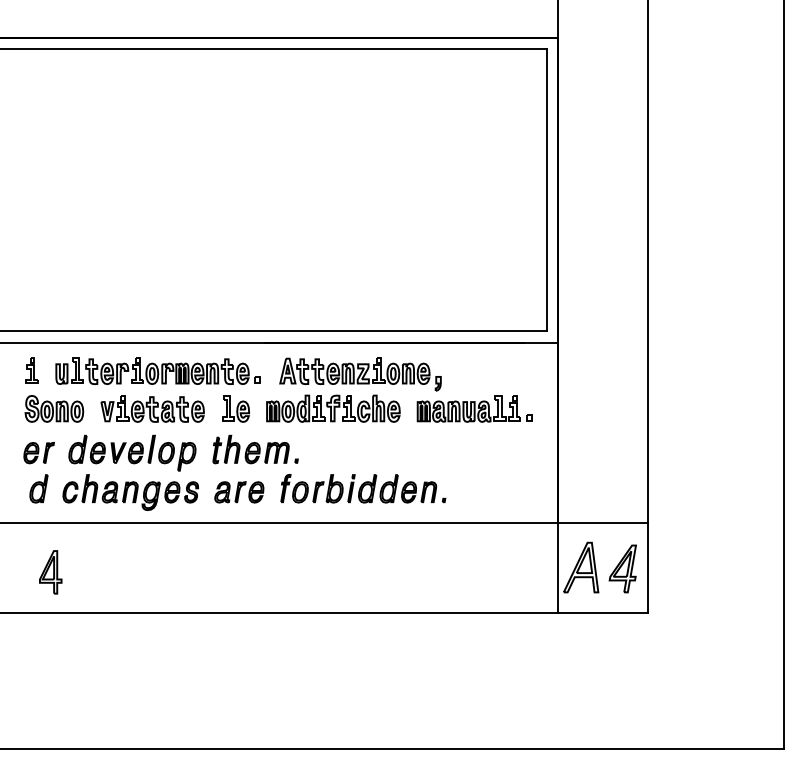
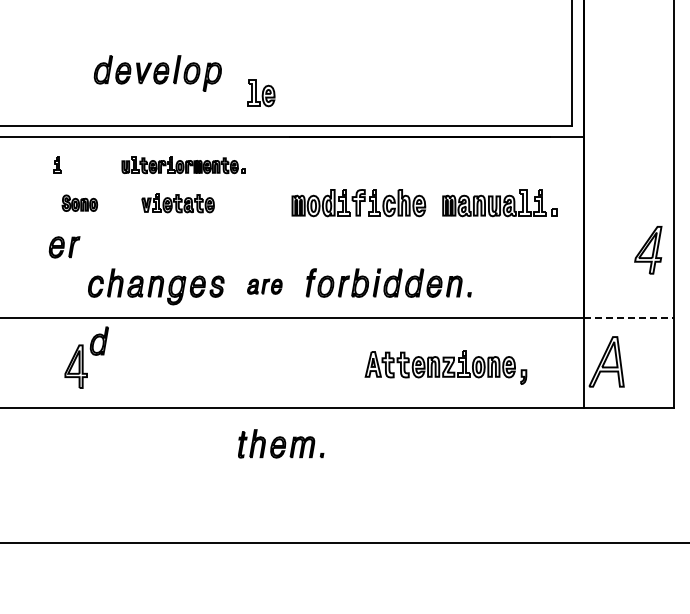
part: (31, 370) -> (56, 164), size x0.6
part: (157, 370) -> (182, 164), size x0.6
part: (360, 374) -> (445, 367), moved
part: (54, 408) -> (79, 202), size x0.6
part: (152, 408) -> (177, 202), size x0.7
part: (235, 408) -> (260, 92), moved
part: (255, 449) -> (280, 443), moved
part: (132, 452) -> (157, 72), moved
part: (38, 488) -> (98, 340), moved
part: (239, 492) -> (264, 286), size x0.7
line: (603, 523) -> (628, 317), solid -> dashed
part: (622, 568) -> (647, 249), moved

